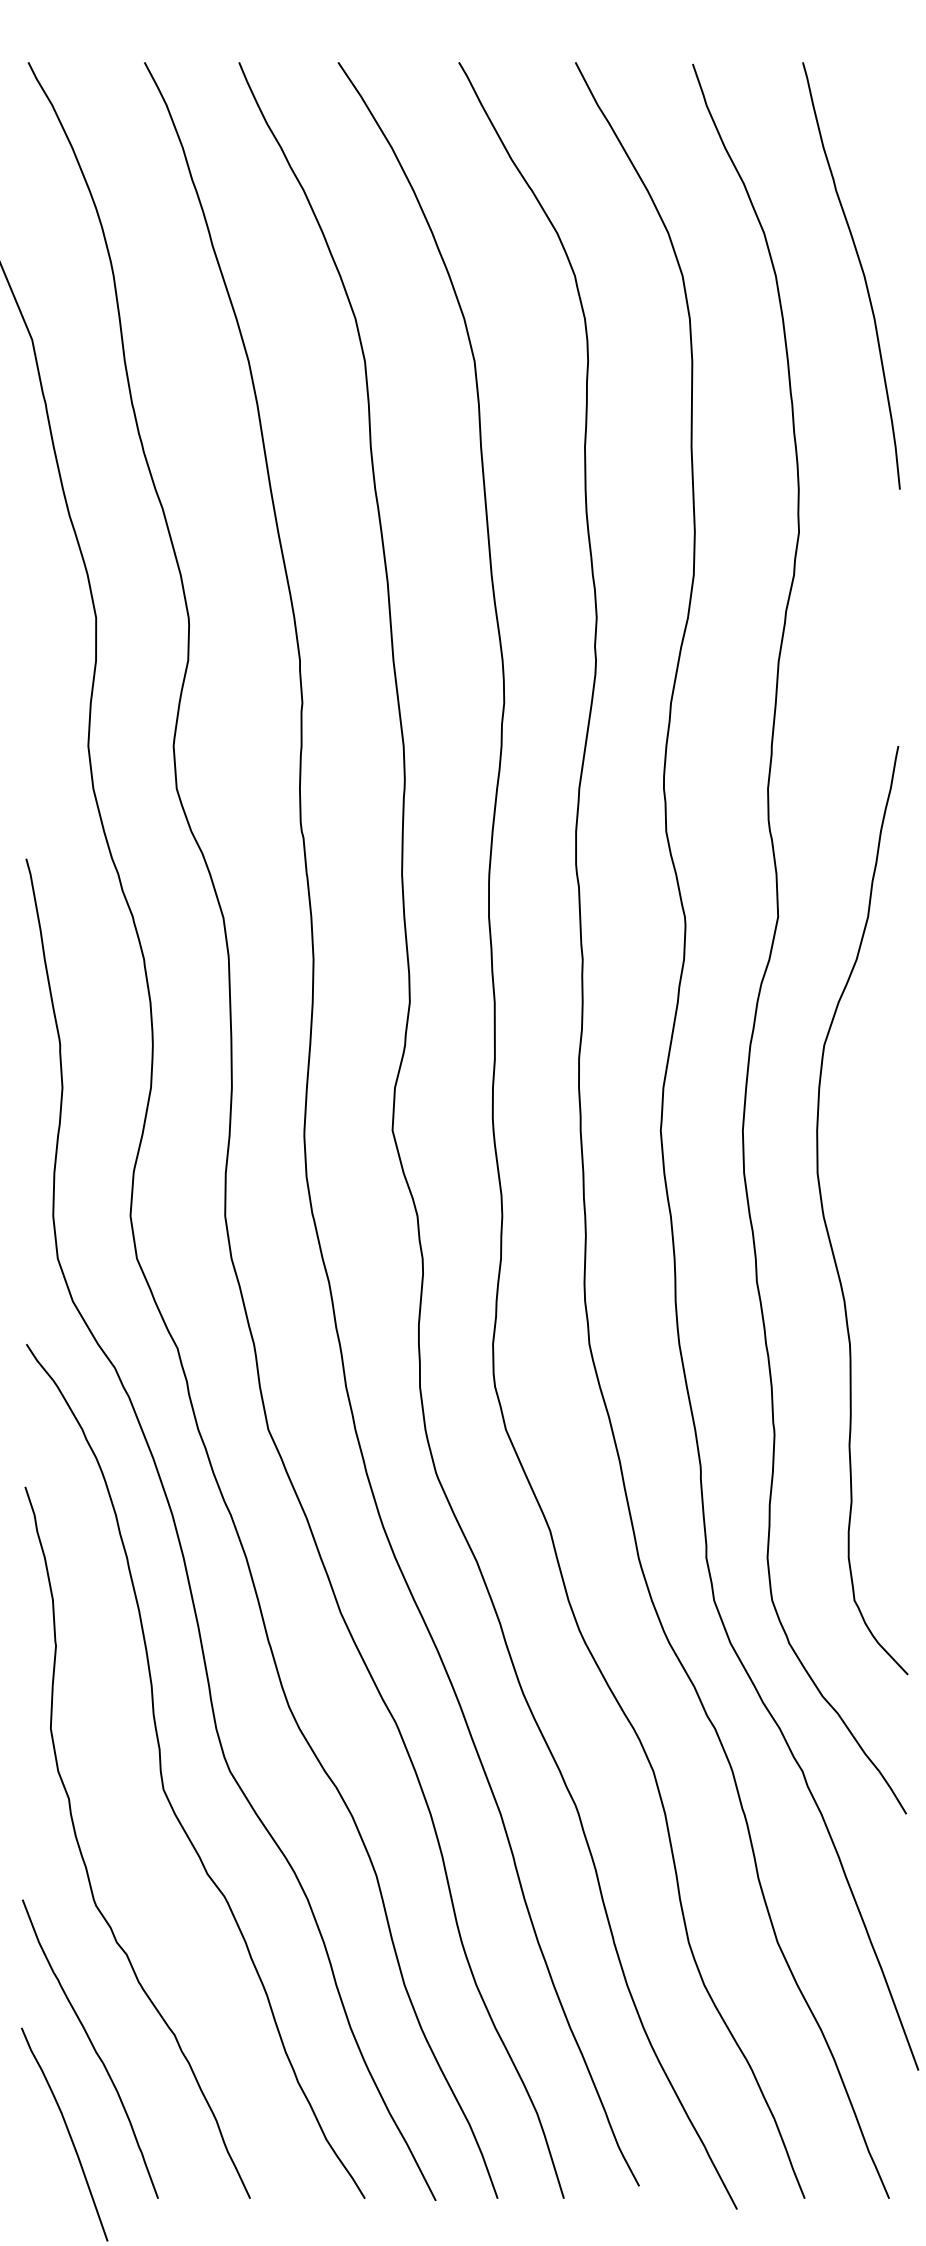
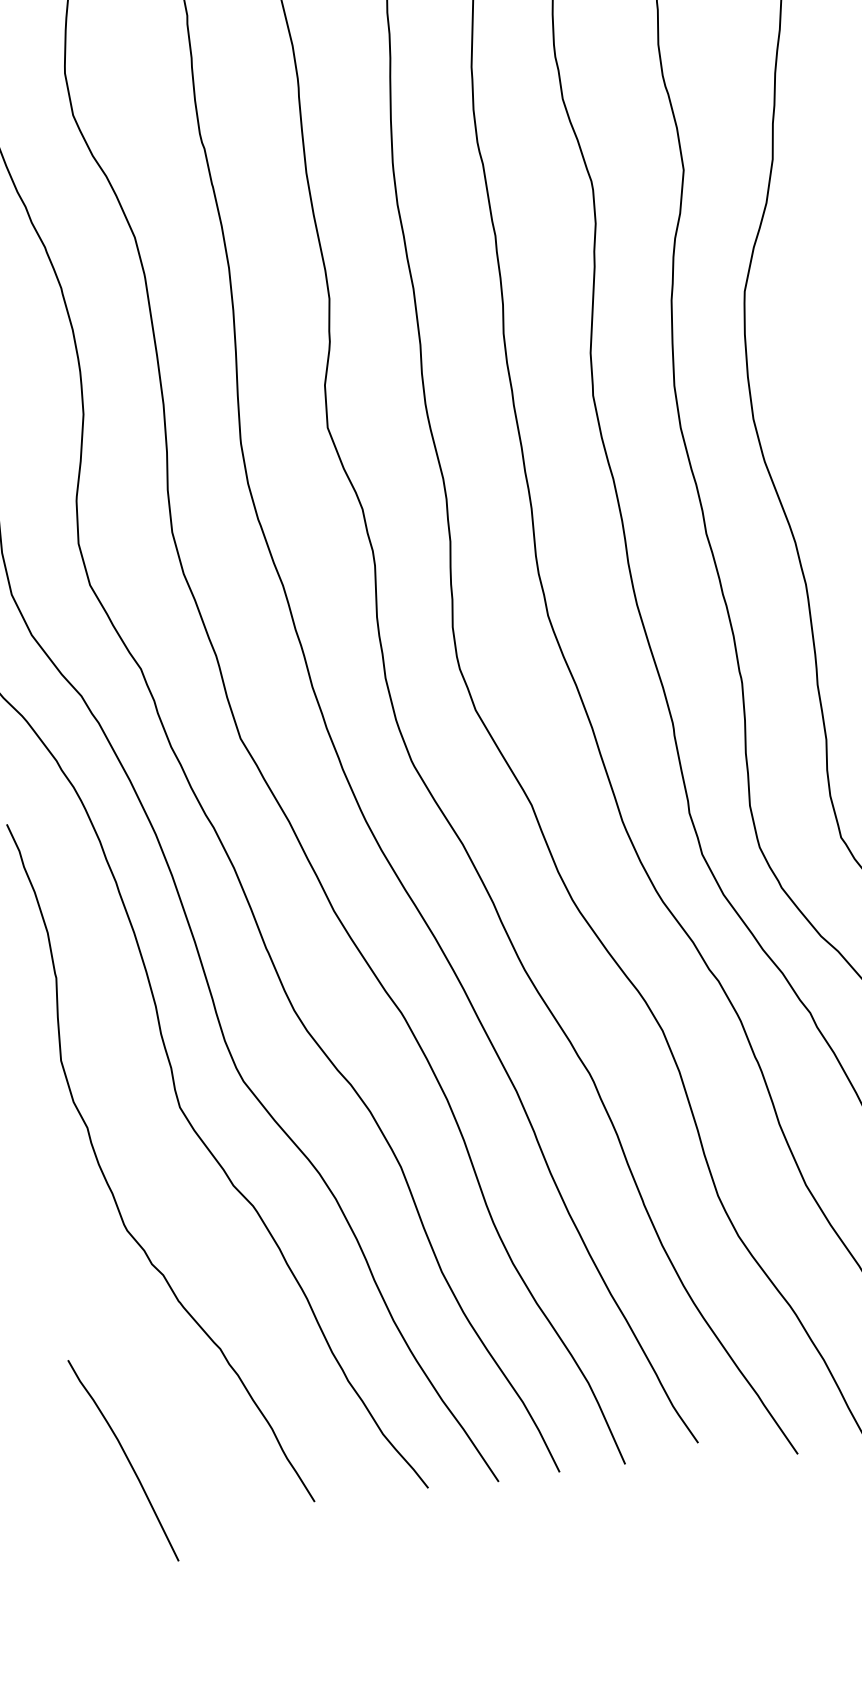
curve: (92, 2047) -> (140, 1371), removed

